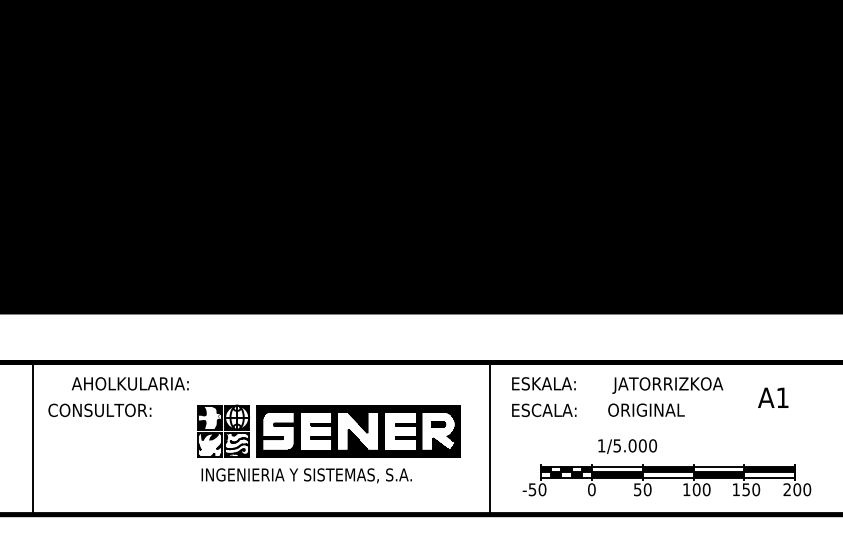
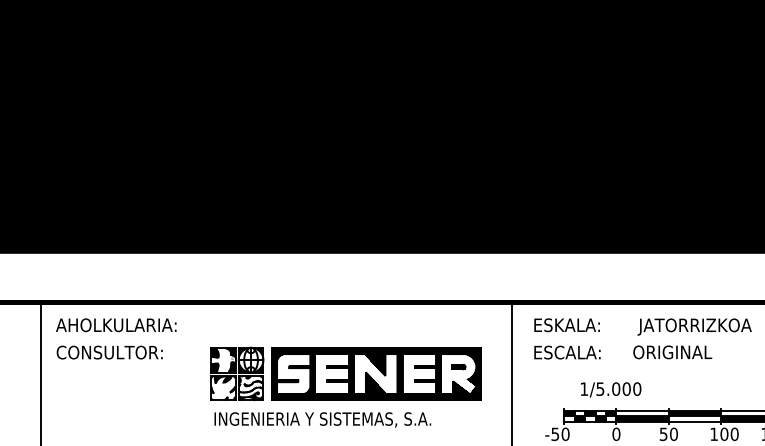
text: (130, 383) -> (116, 324), moved
text: (627, 446) -> (610, 389), moved

